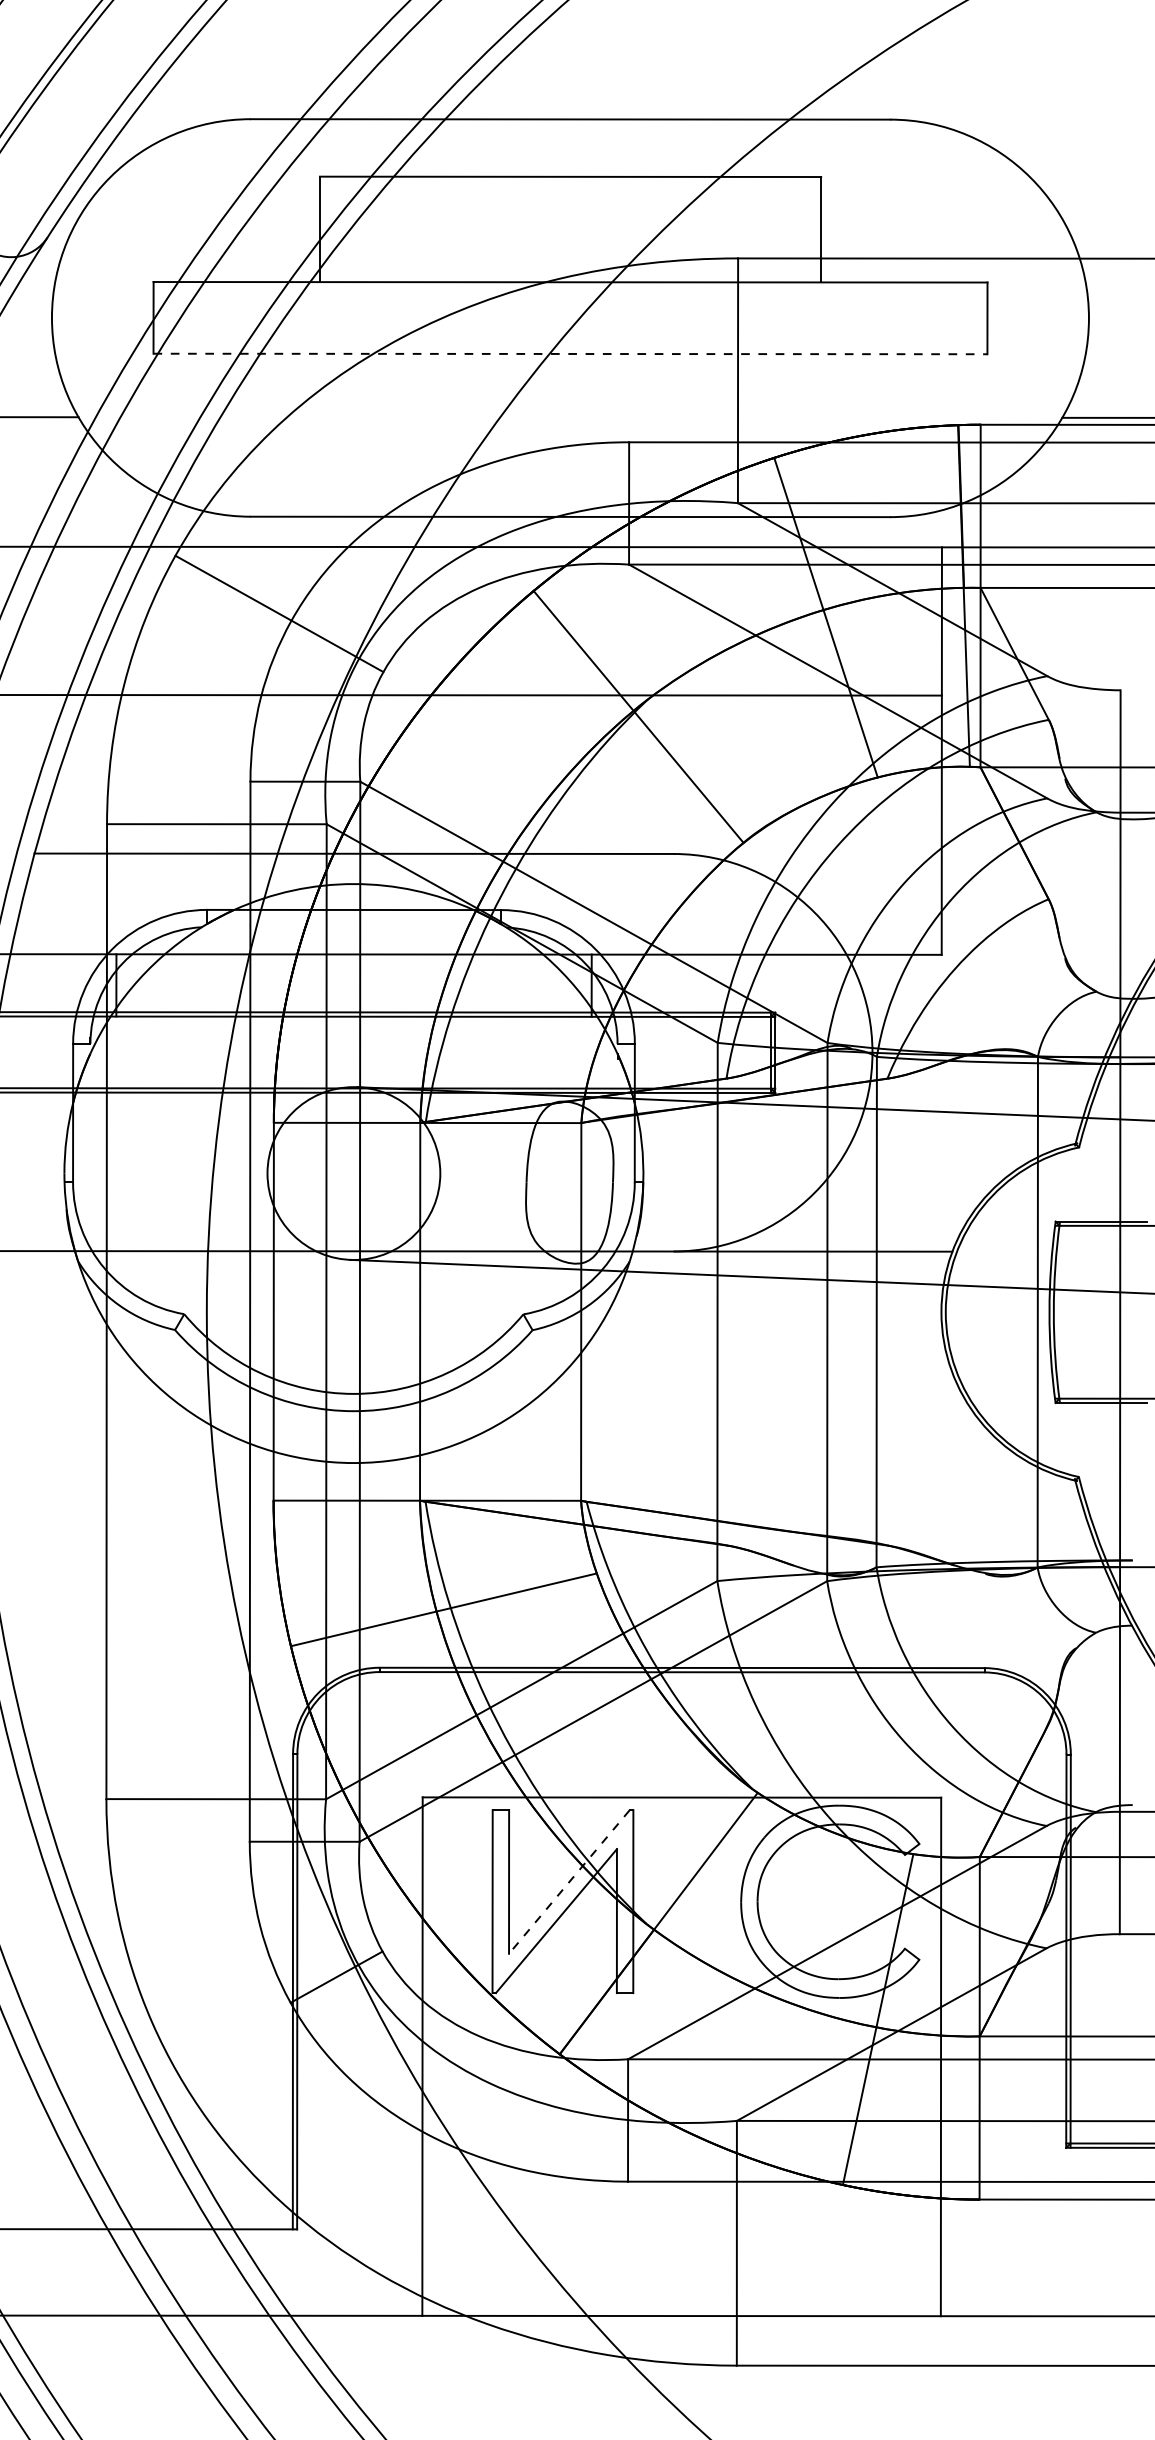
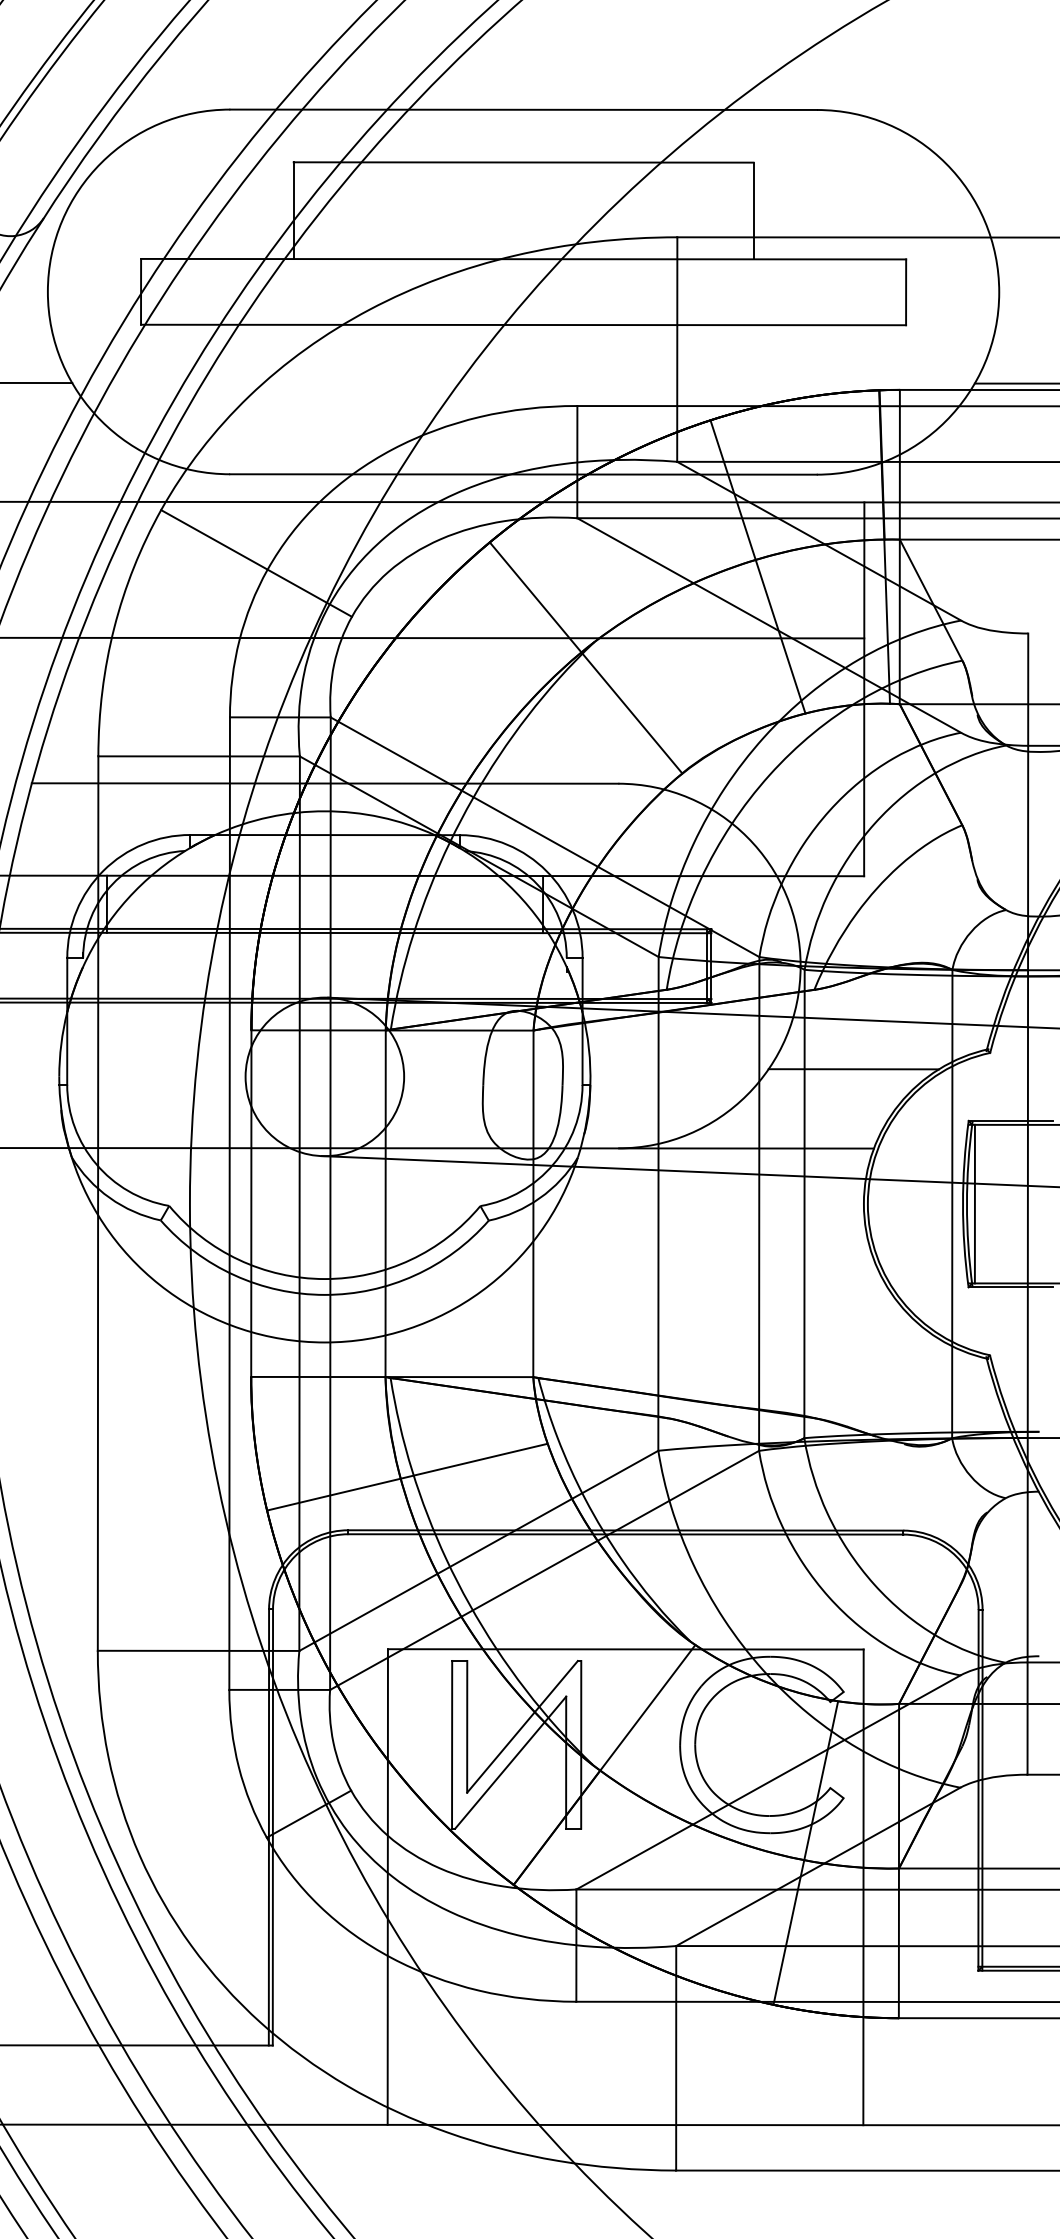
line: (570, 354) -> (523, 325), dashed -> solid
line: (930, 1165) -> (853, 1069), added
line: (1062, 1311) -> (974, 1203), added
line: (569, 1882) -> (522, 1727), dashed -> solid

